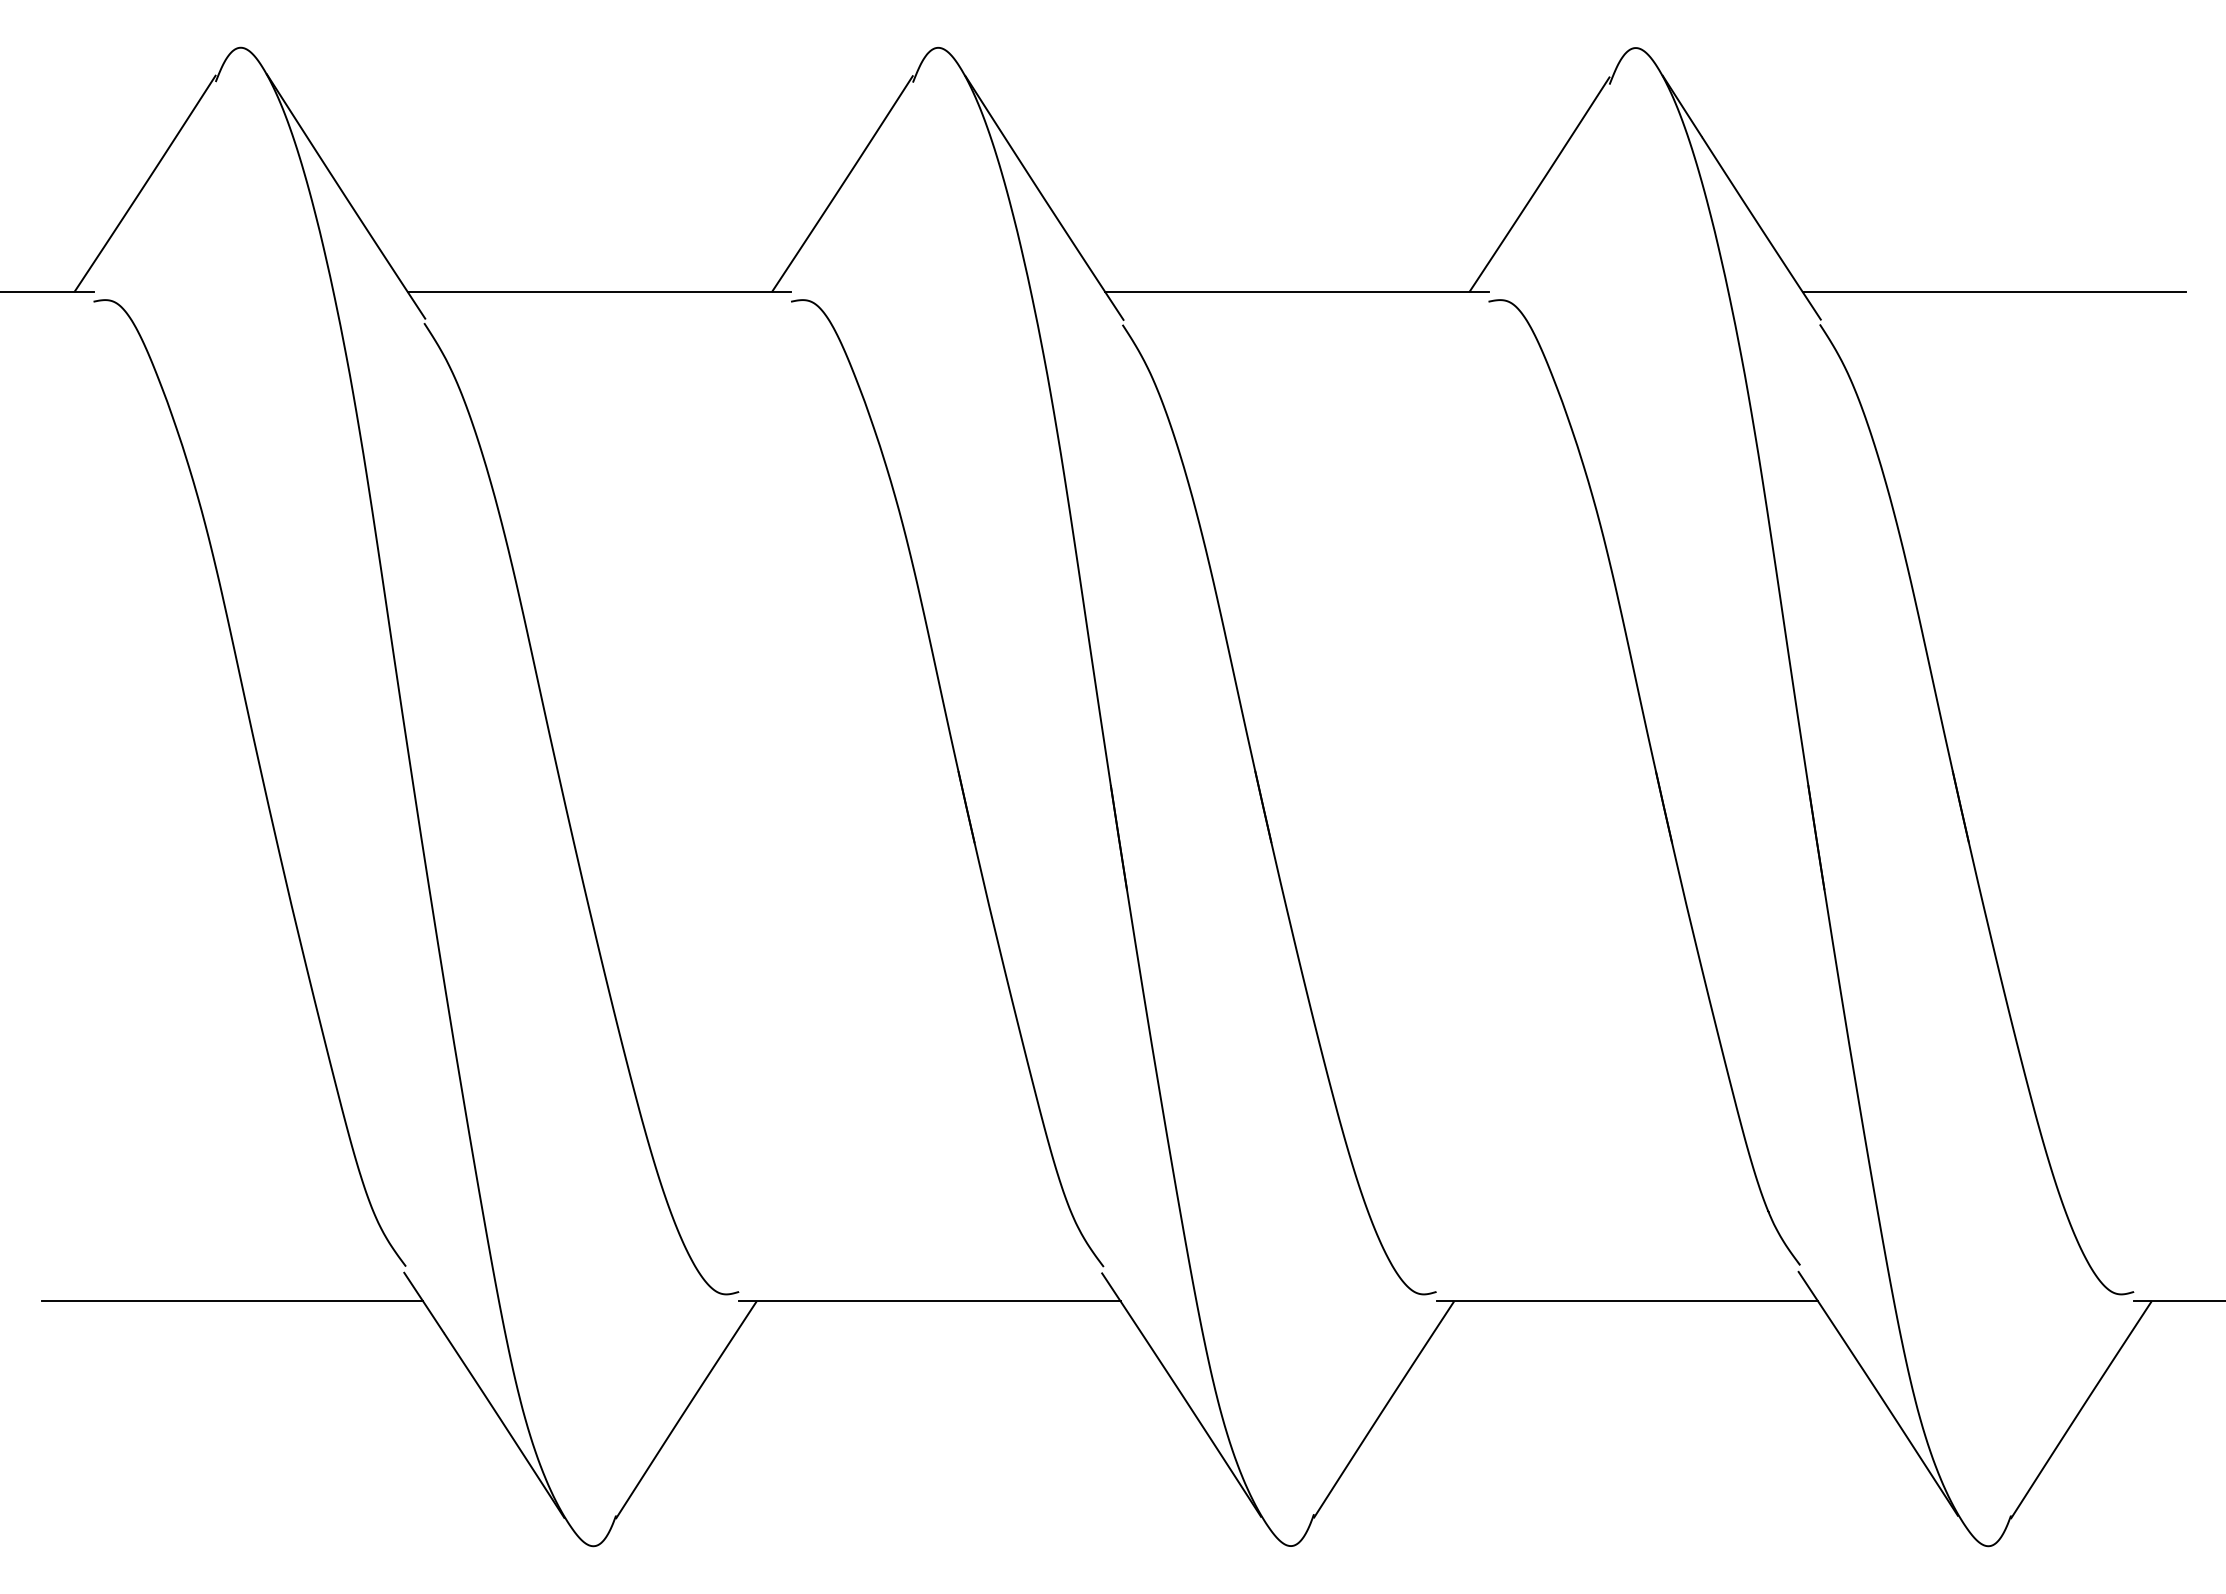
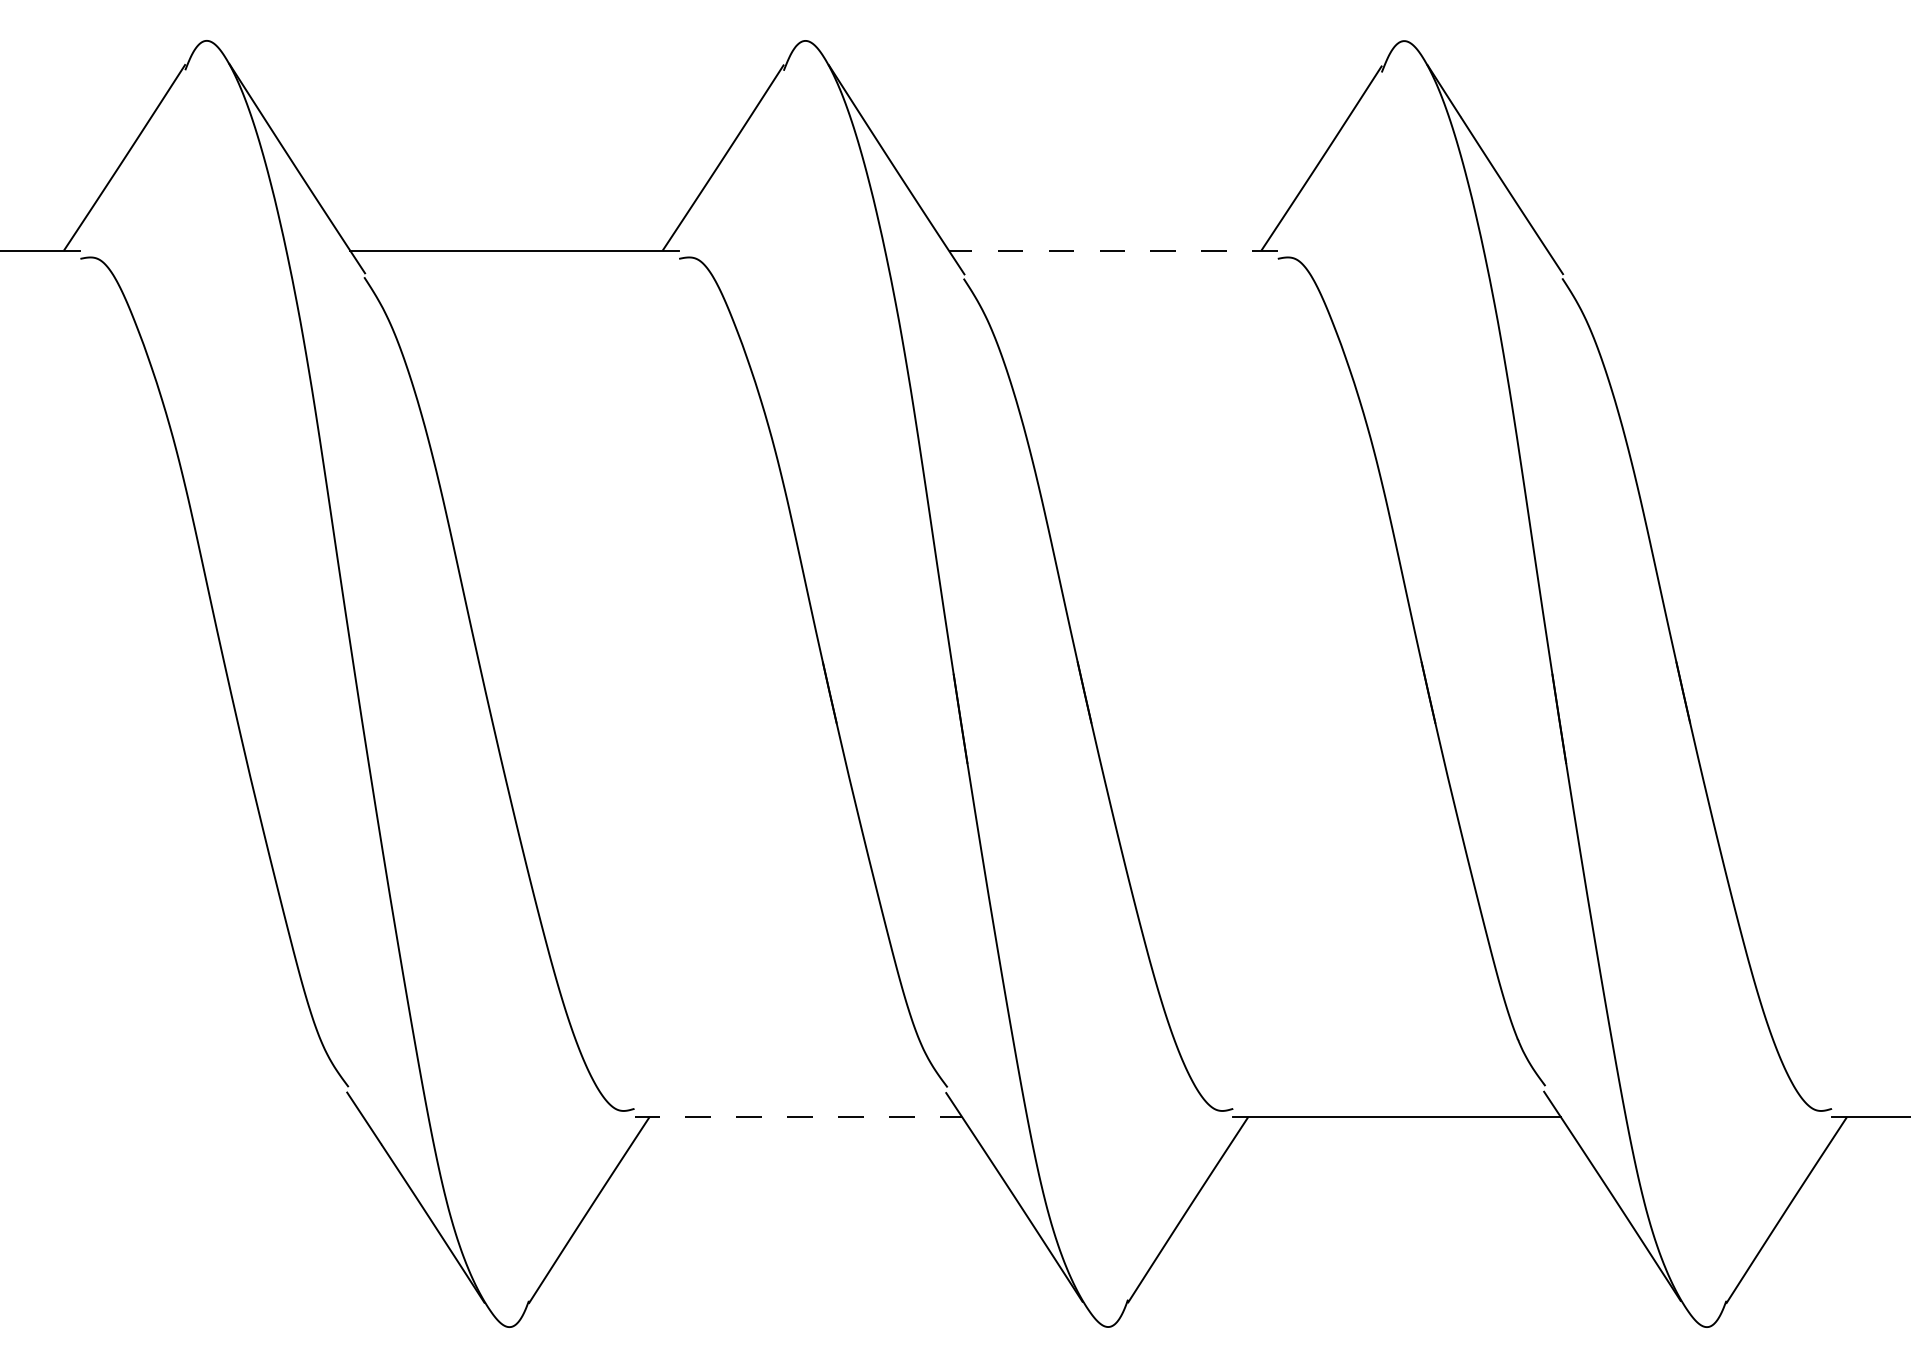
line: (1296, 292) -> (1113, 250), solid -> dashed
line: (1993, 292) -> (1711, 250), removed
line: (232, 1301) -> (199, 1117), removed
line: (929, 1301) -> (797, 1117), solid -> dashed

